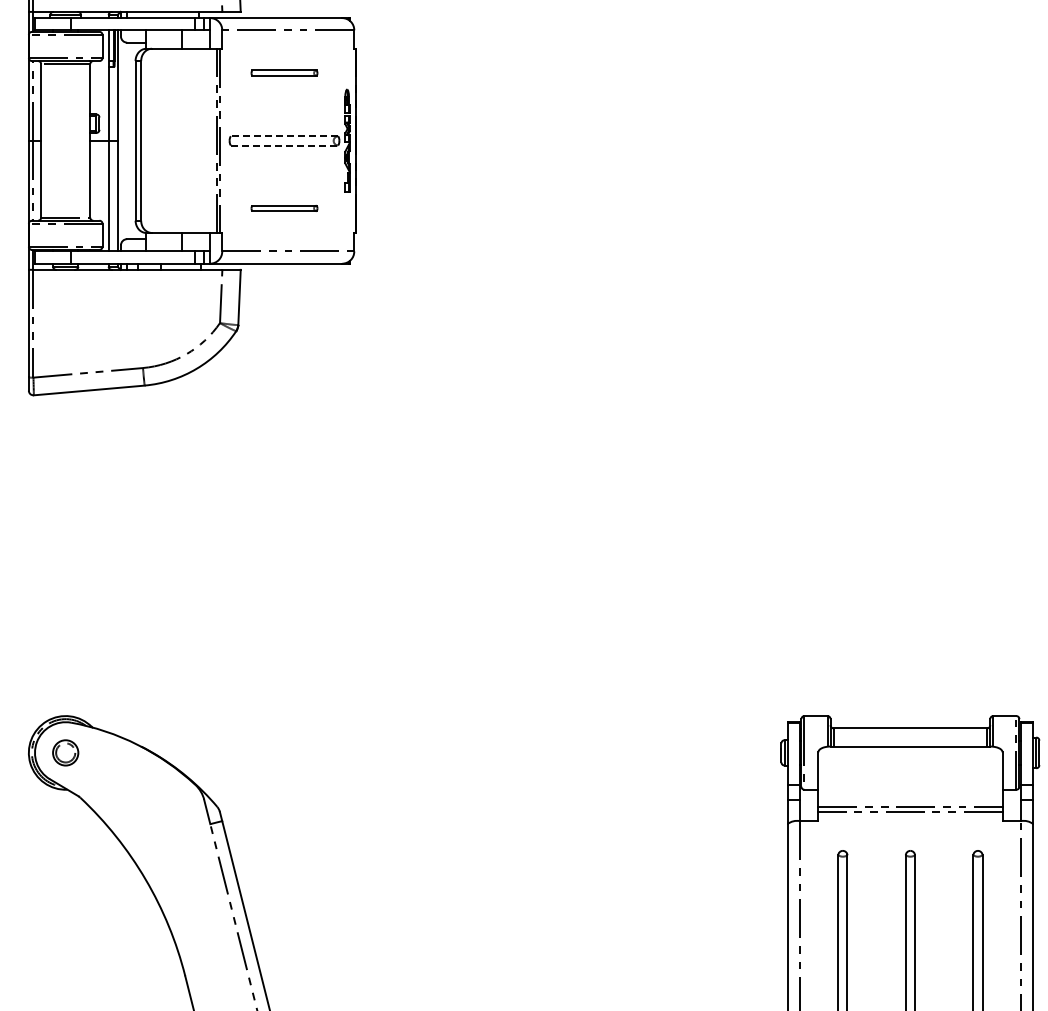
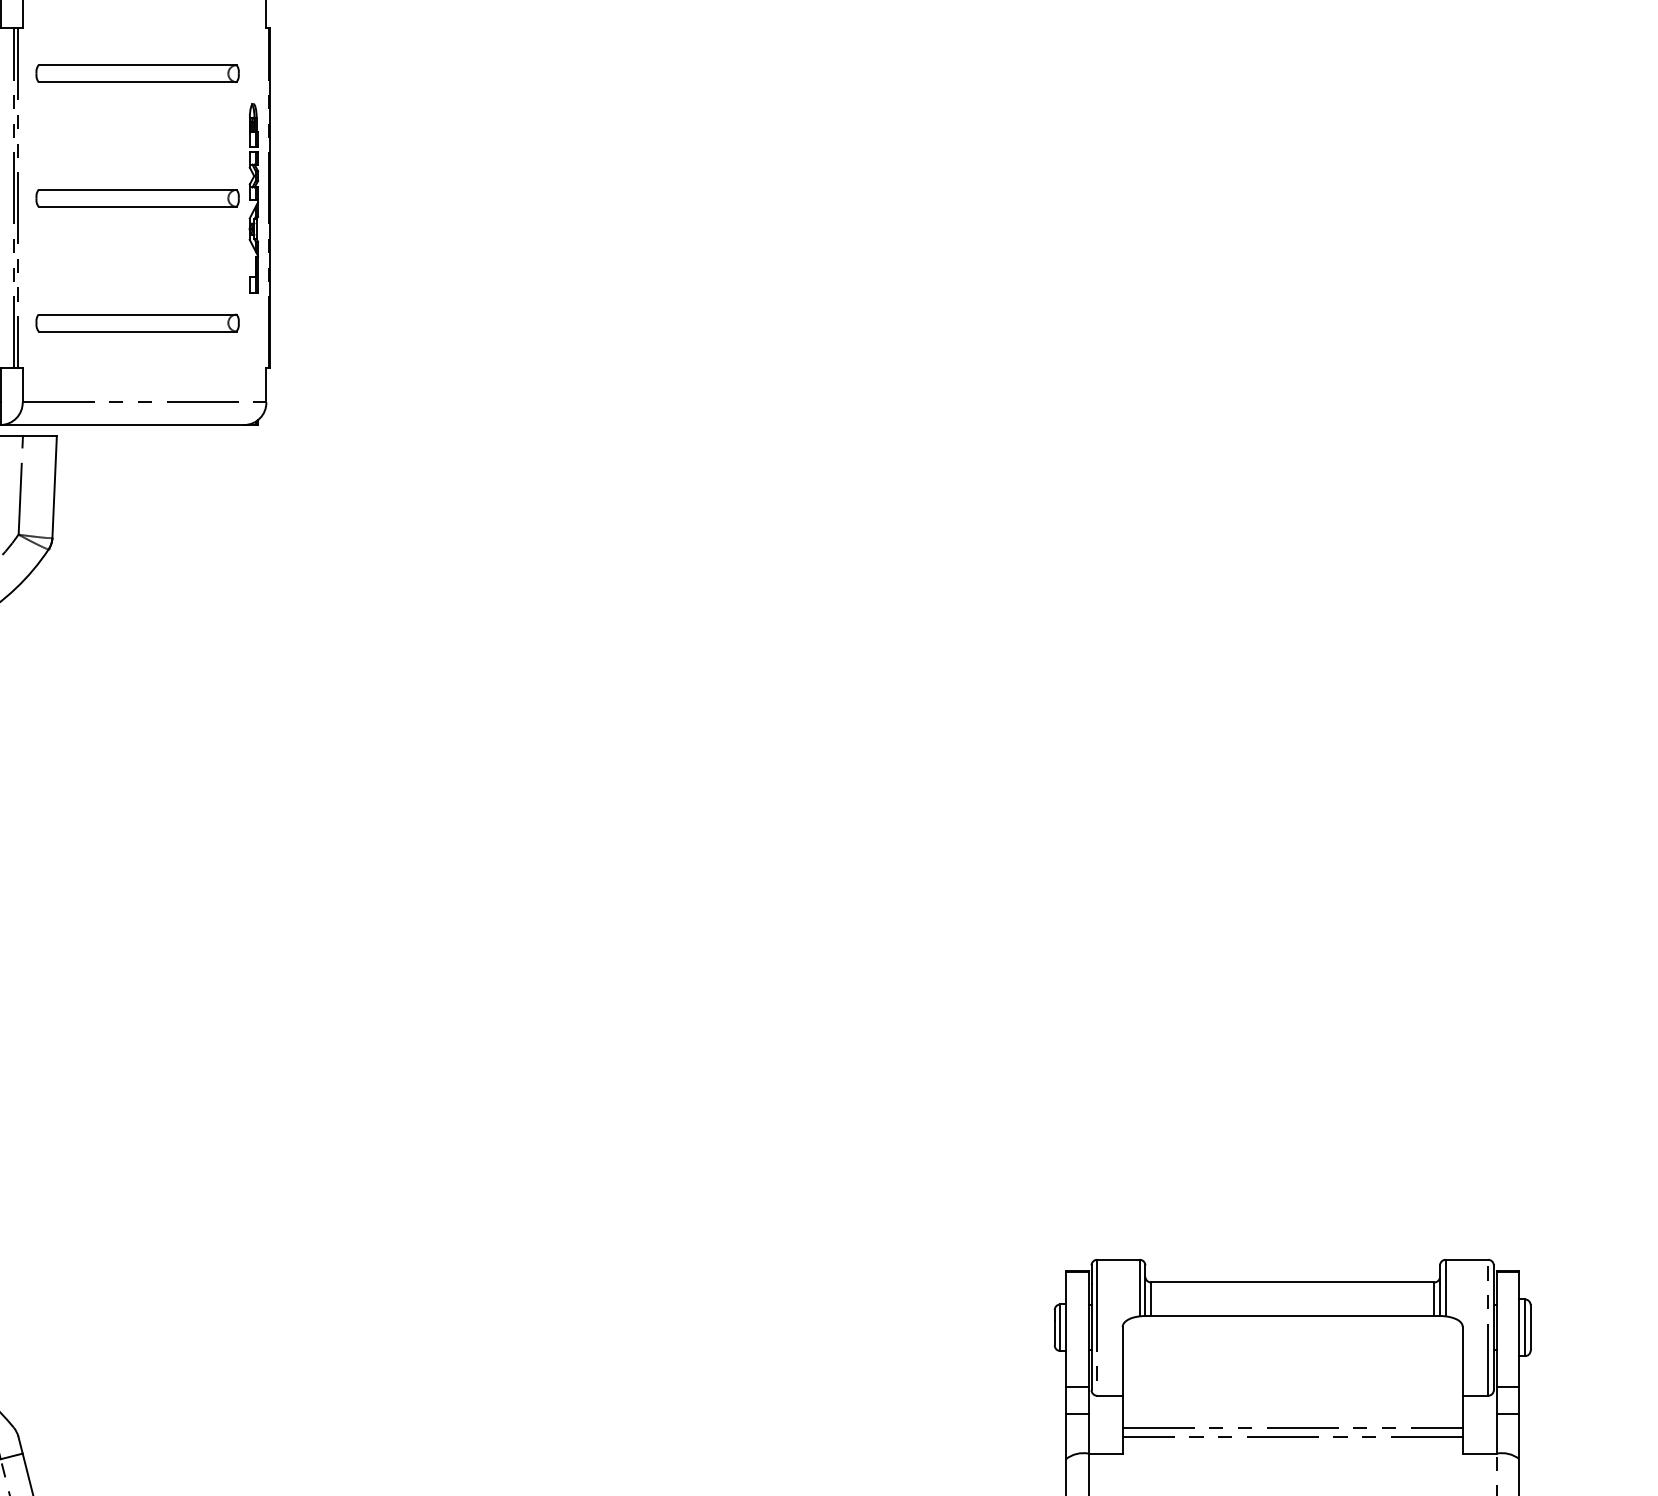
part: (284, 72) -> (137, 72), size x1.67
line: (284, 136) -> (137, 190), dashed -> solid
line: (284, 145) -> (137, 206), dashed -> solid
part: (284, 208) -> (137, 323), size x1.67

